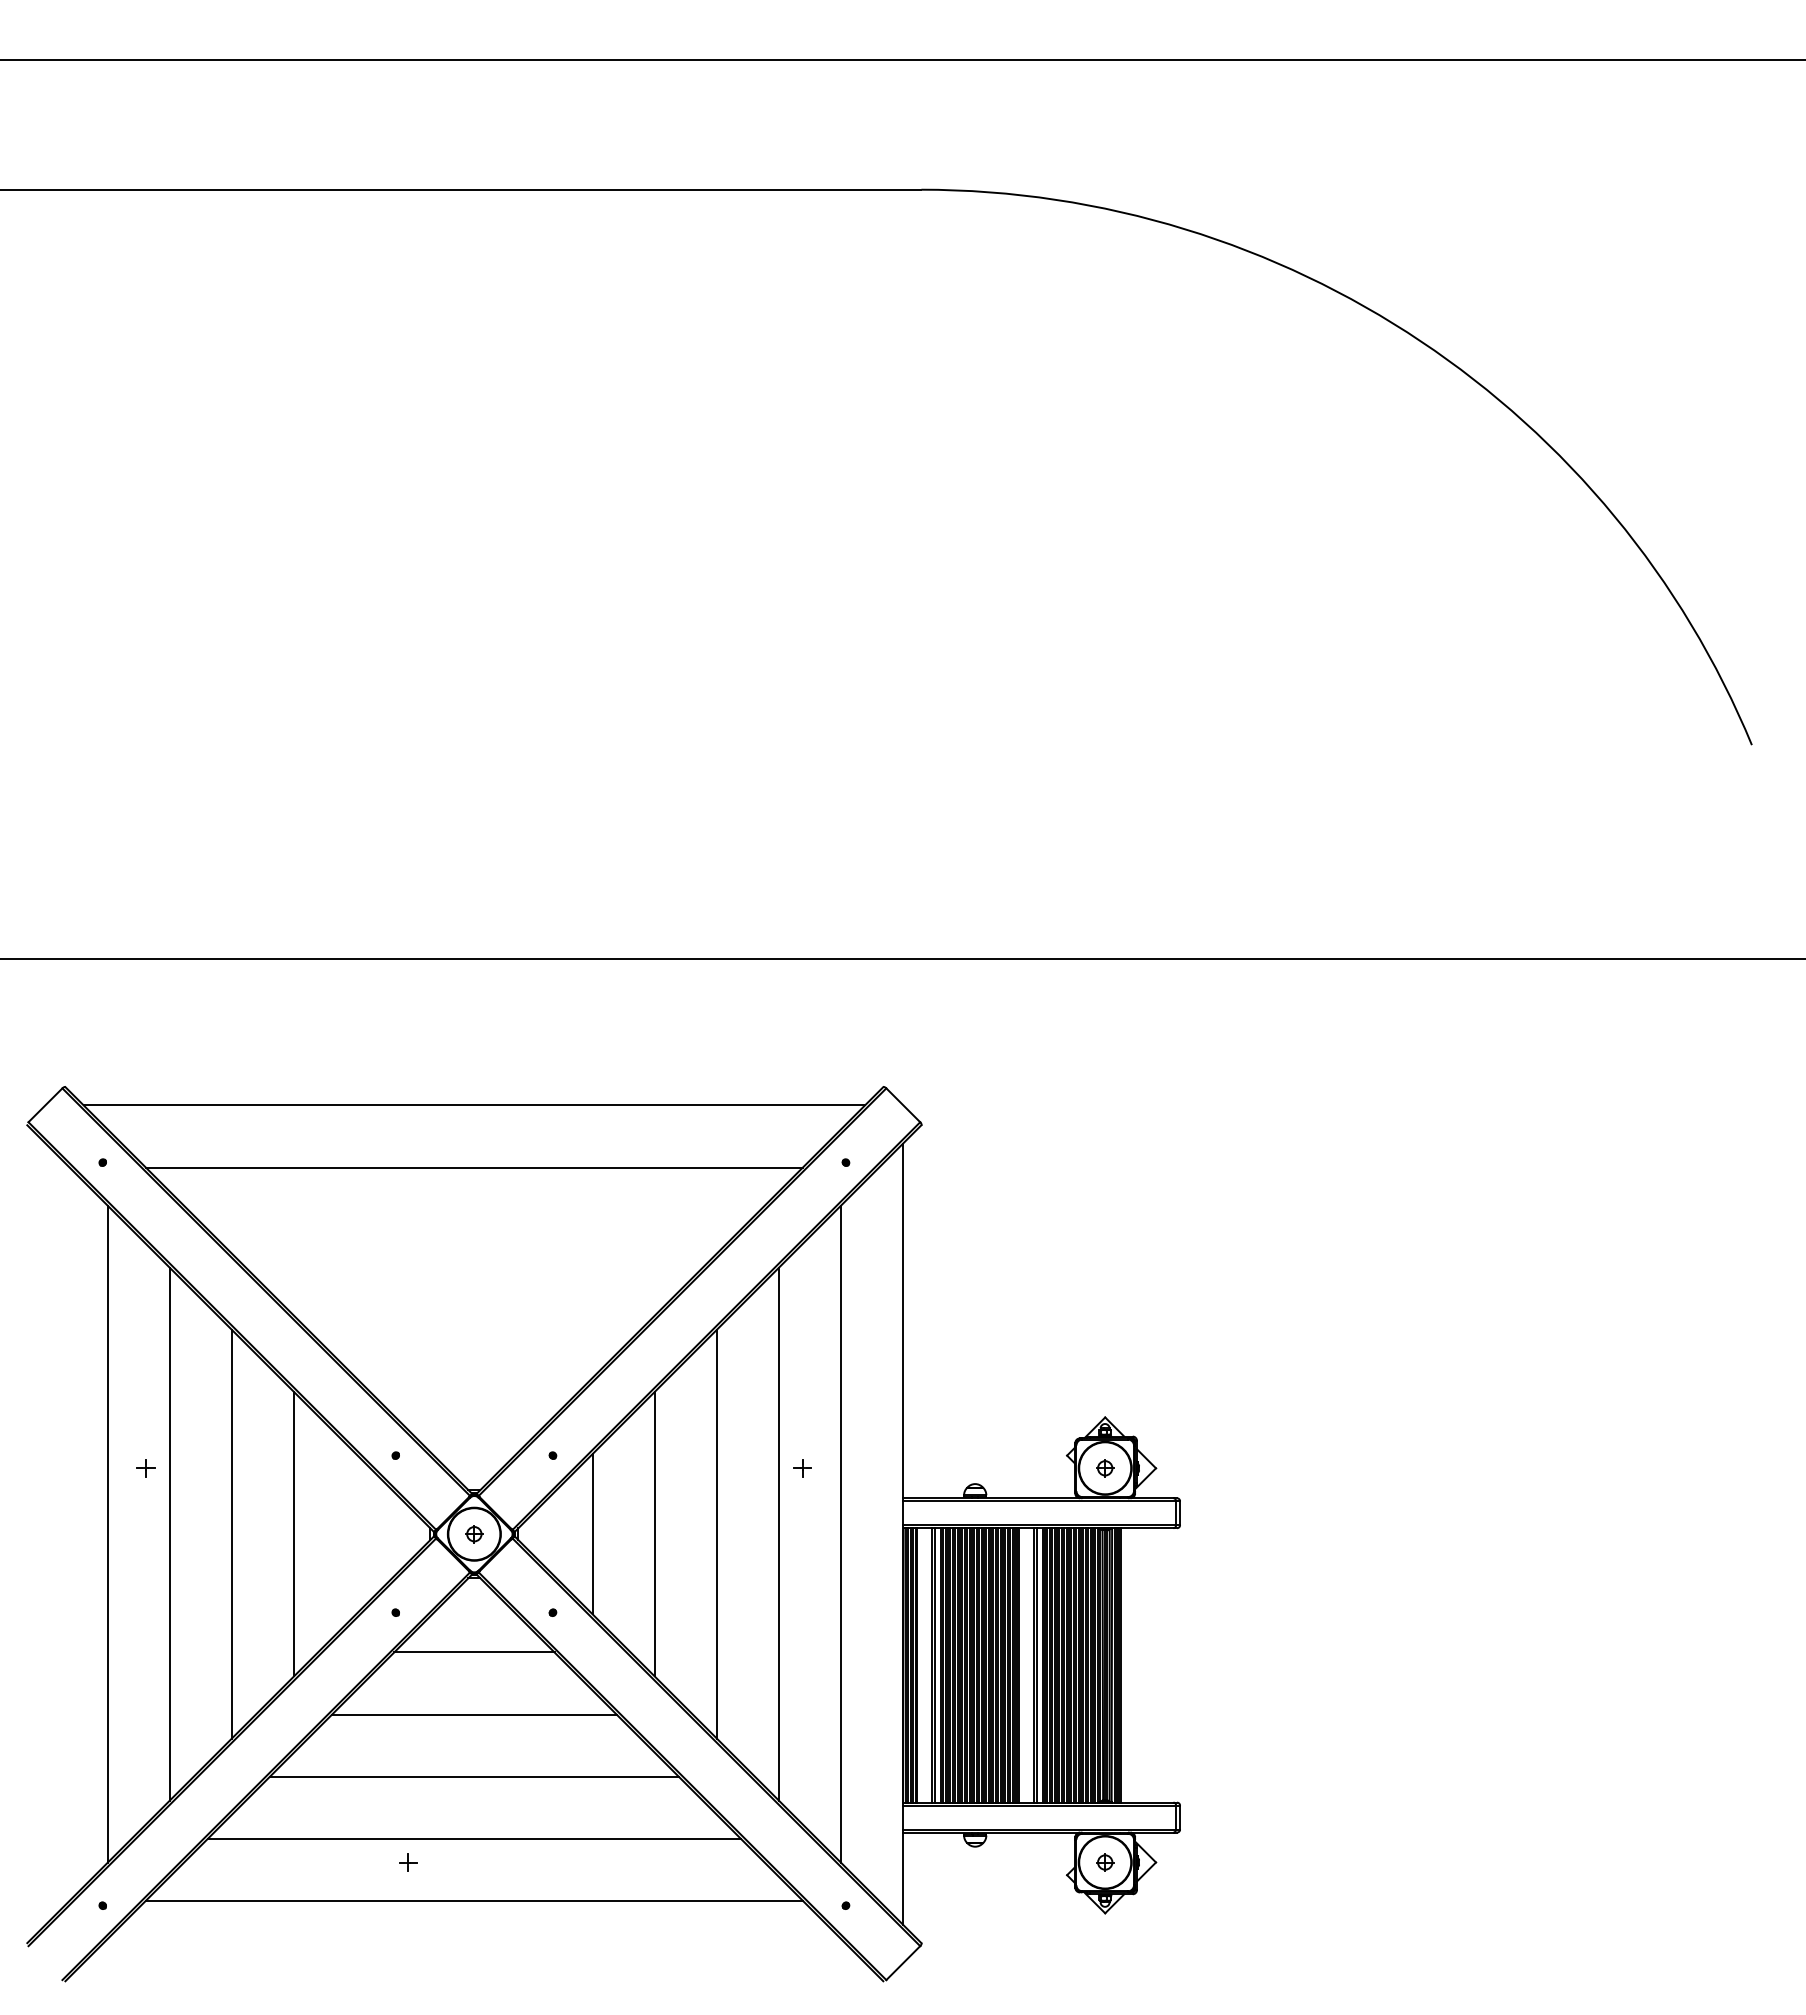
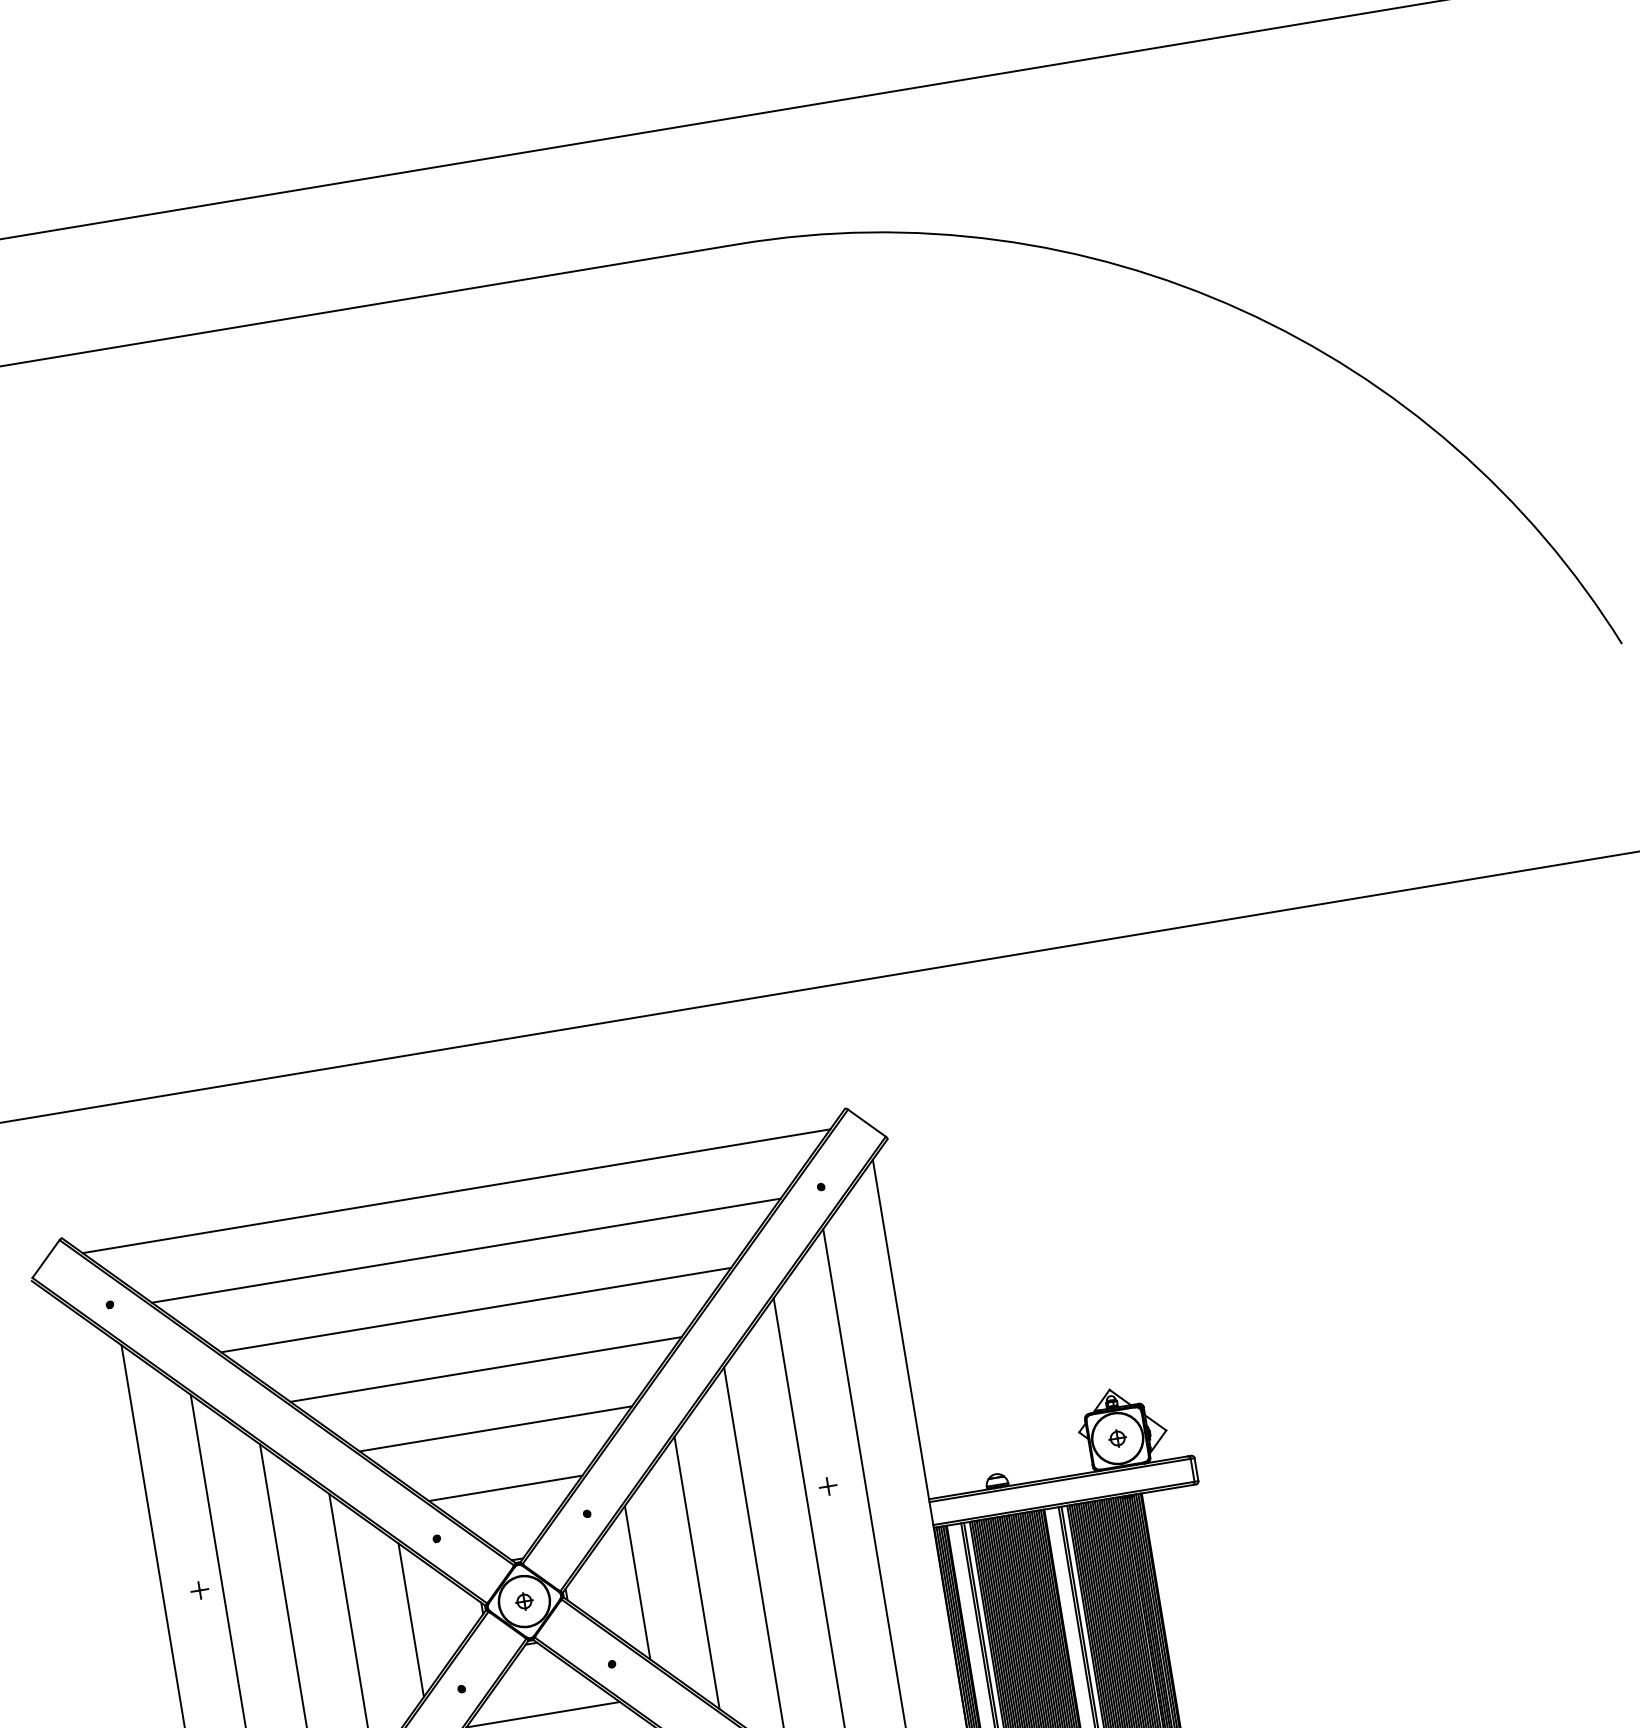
line: (473, 1229) -> (475, 1310), added
line: (474, 1291) -> (486, 1369), added
line: (474, 1353) -> (495, 1428), added
line: (474, 1415) -> (505, 1487), added
line: (356, 1534) -> (411, 1620), added

